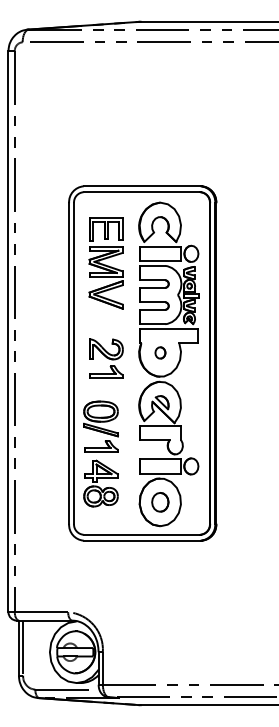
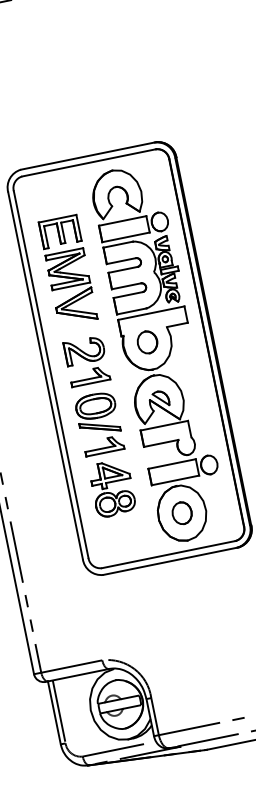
part: (105, 263) -> (67, 271), moved
part: (160, 352) -> (147, 341), size x1.67
part: (100, 453) -> (104, 454), moved

